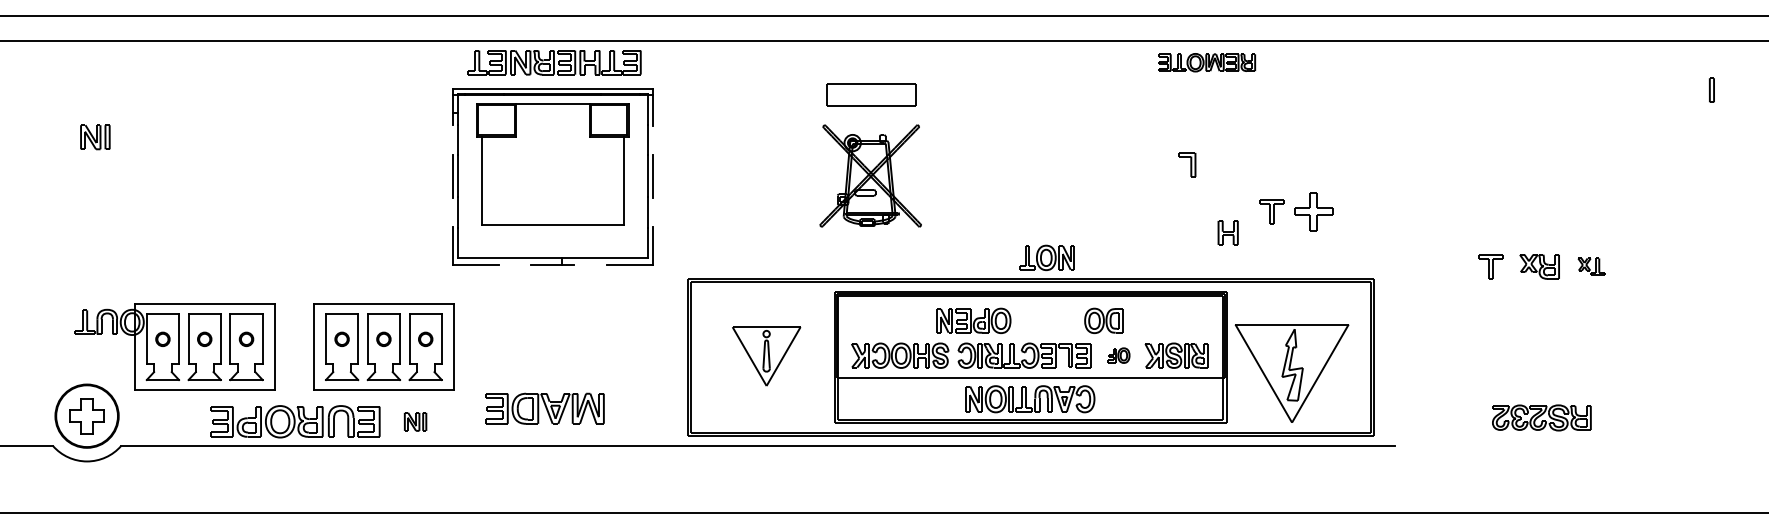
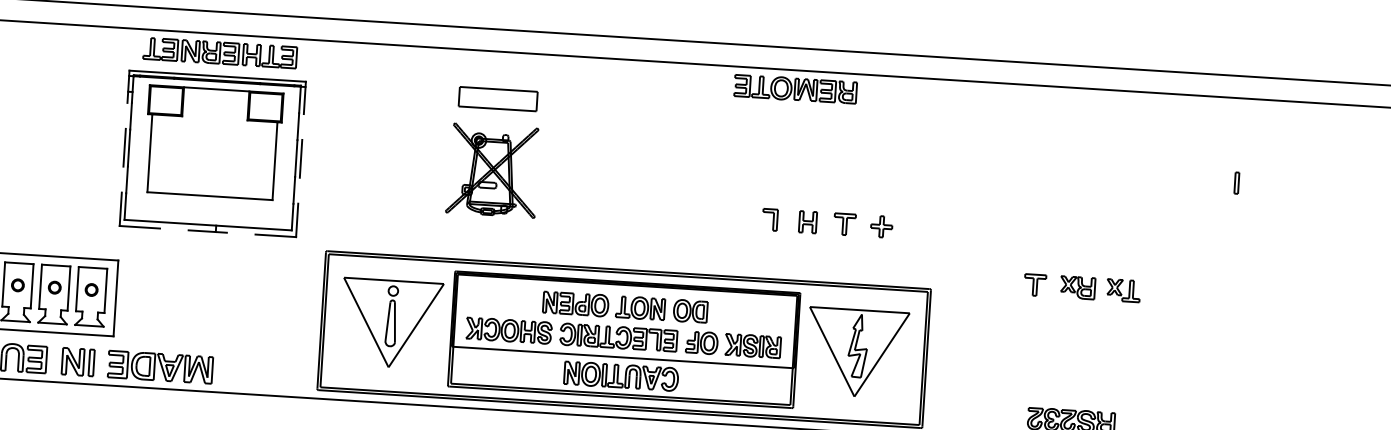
part: (1206, 62) -> (795, 89), size x1.43
part: (1711, 89) -> (1236, 182), moved
part: (1187, 164) -> (770, 219), moved
part: (1313, 211) -> (881, 226), size x0.62
part: (1227, 232) -> (807, 221), moved
part: (1046, 257) -> (640, 307), moved
part: (1591, 266) -> (1123, 290), size x1.43
part: (1118, 355) -> (701, 342), size x1.67
part: (766, 356) -> (391, 324), size x1.67
part: (1291, 373) -> (856, 353), moved
part: (544, 408) -> (160, 367), moved
part: (415, 421) -> (78, 361), size x1.67

